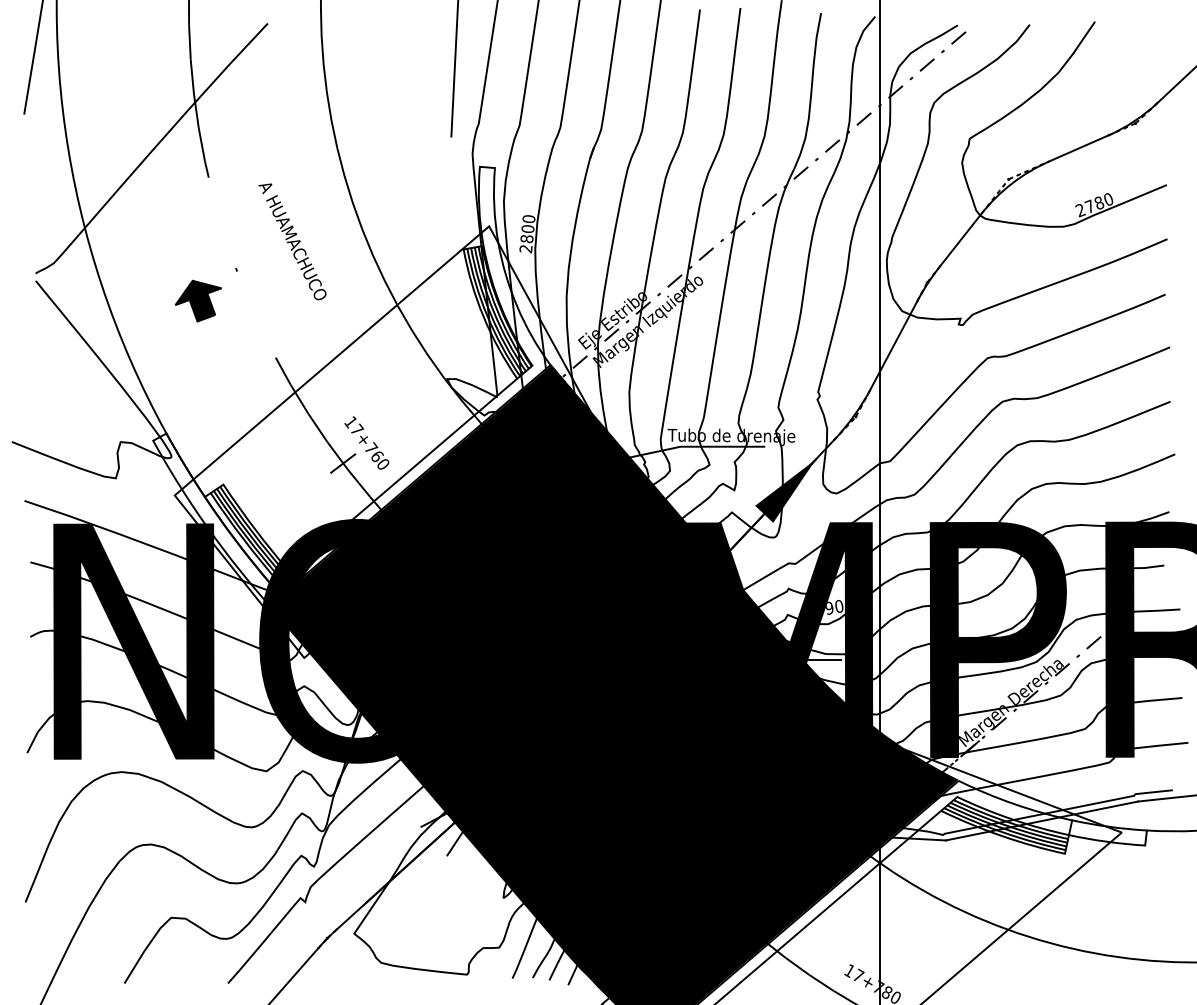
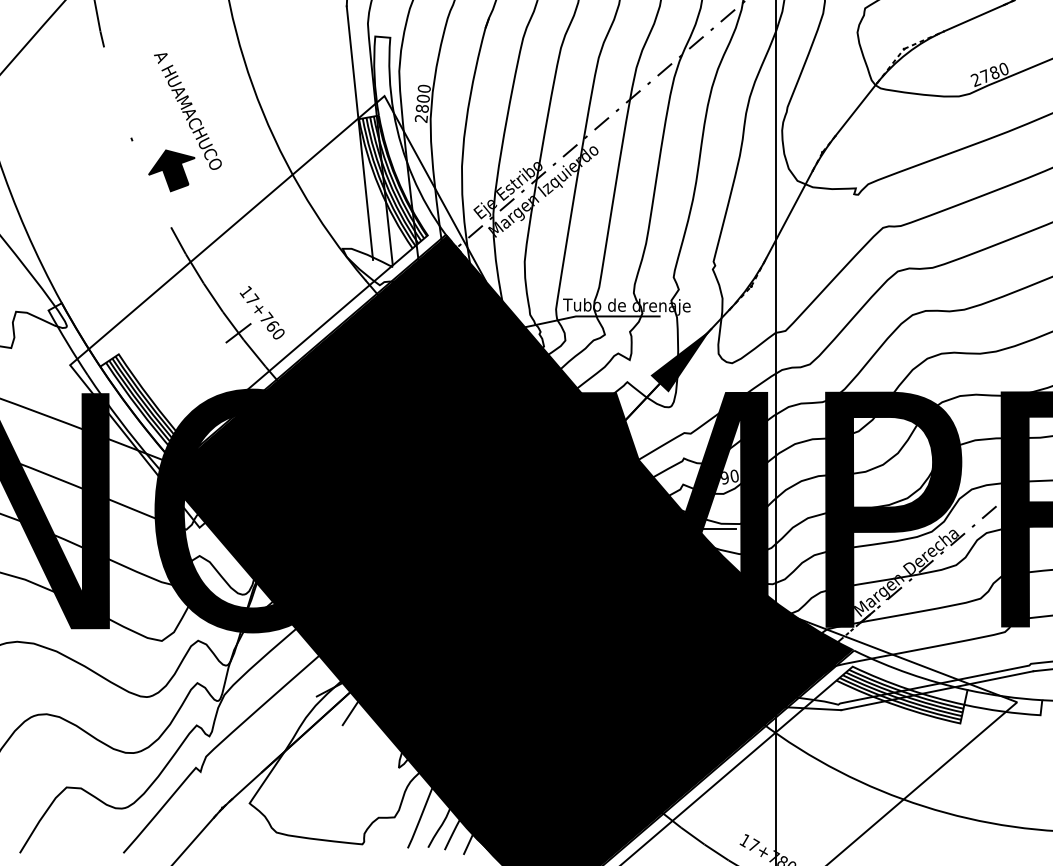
line: (464, 263) -> (359, 133), added
part: (197, 300) -> (170, 170), moved

